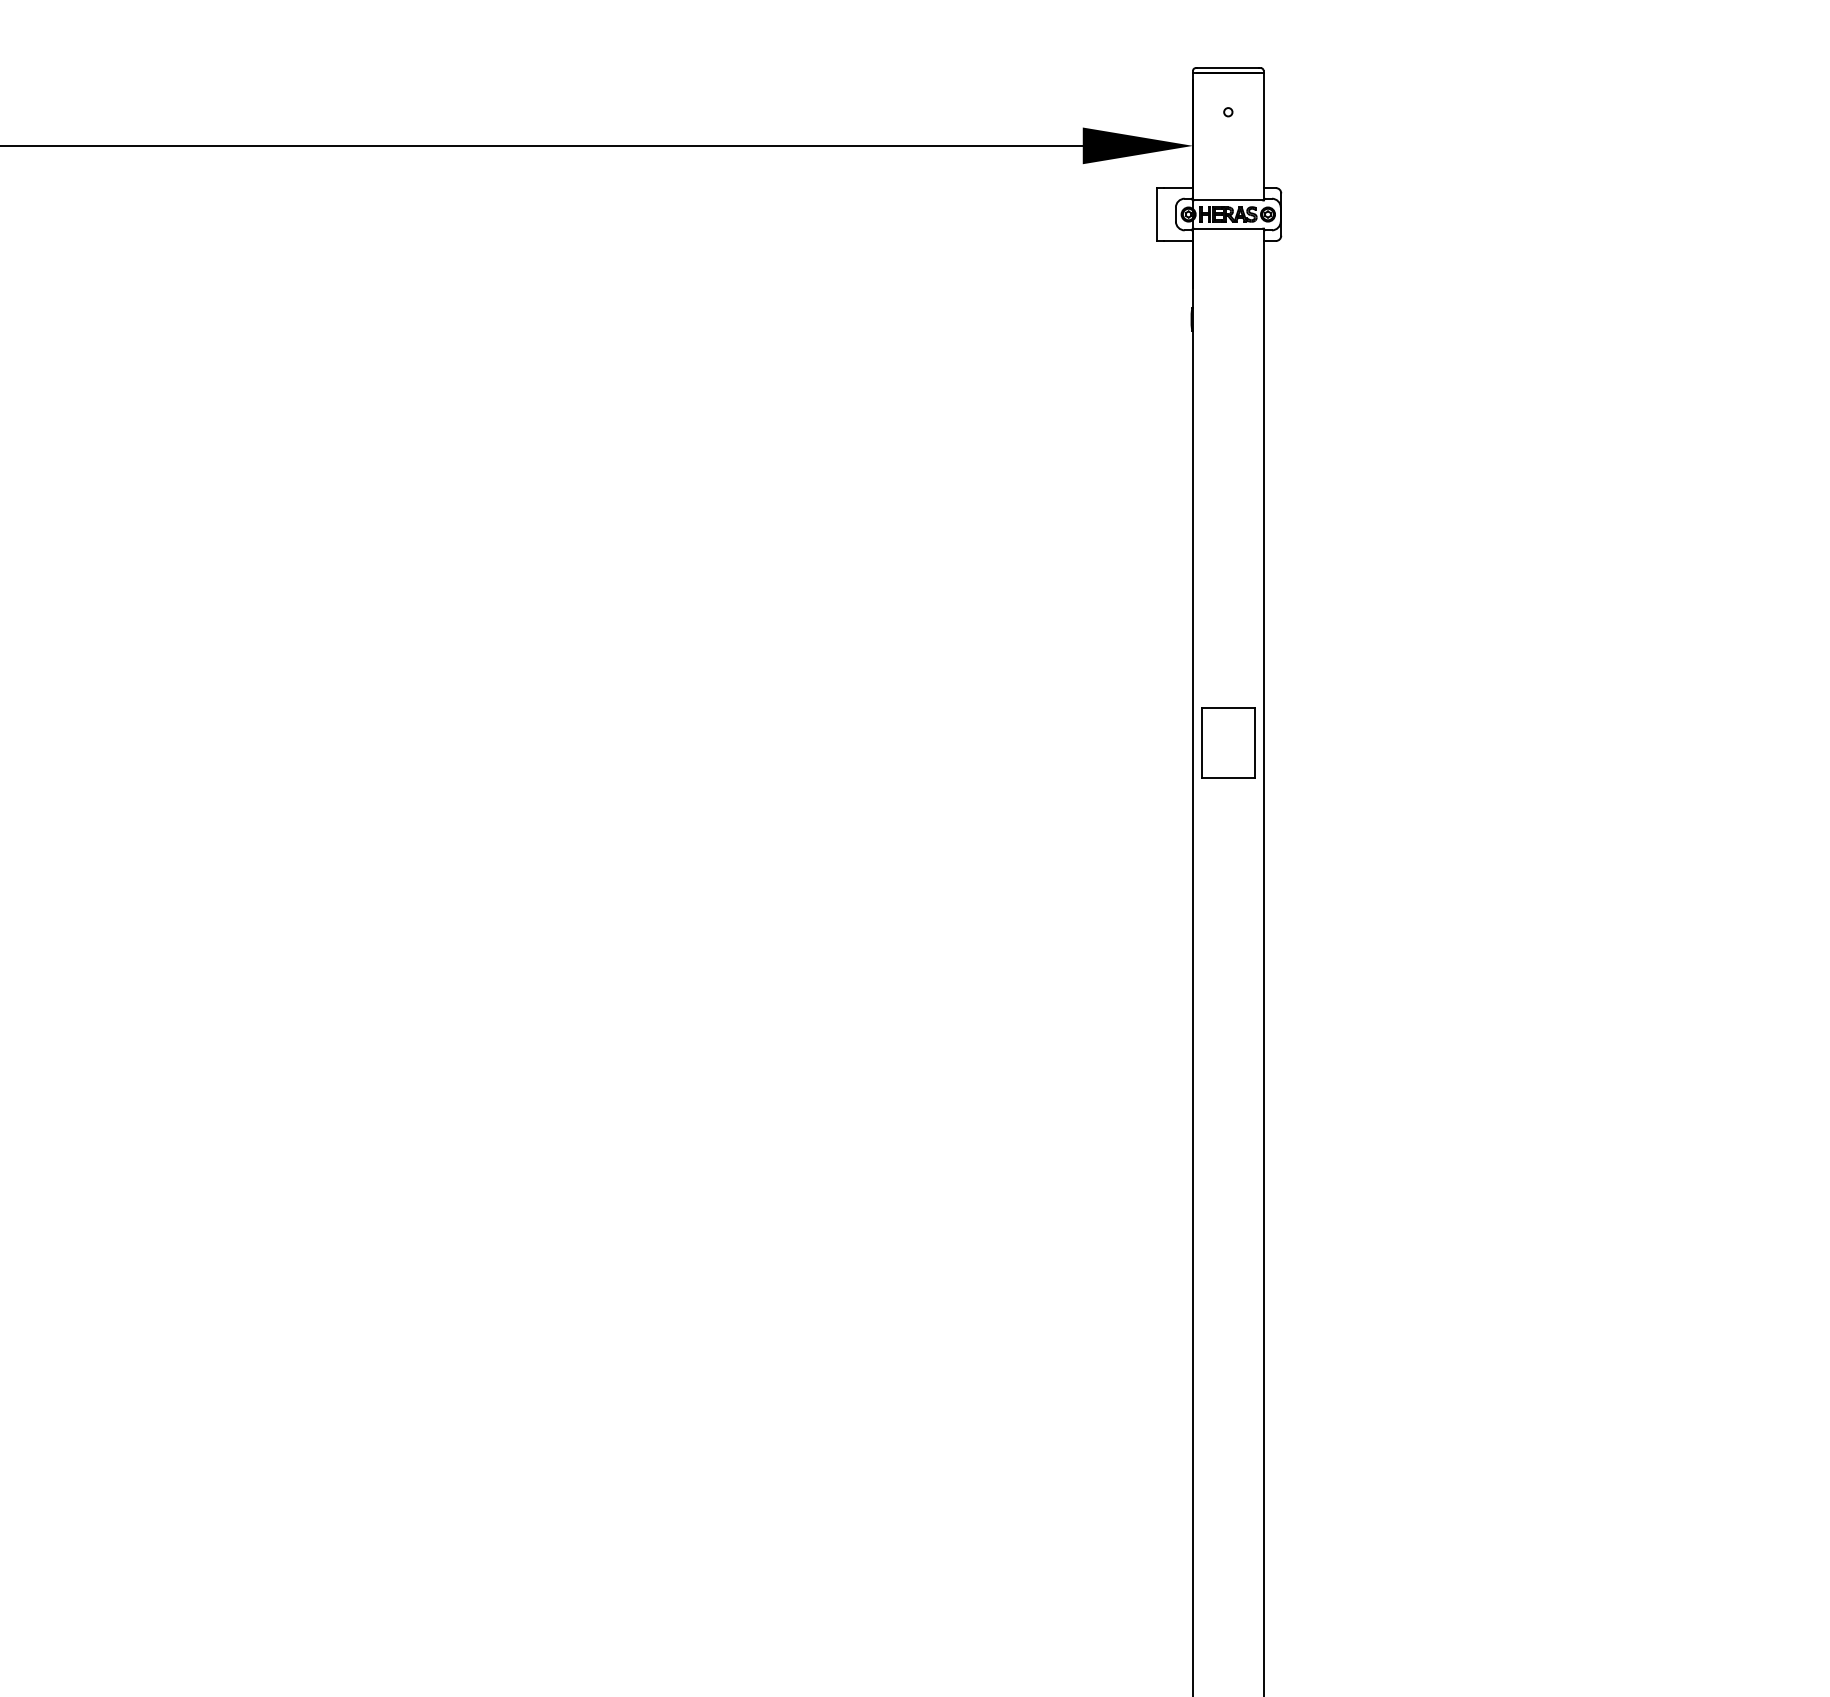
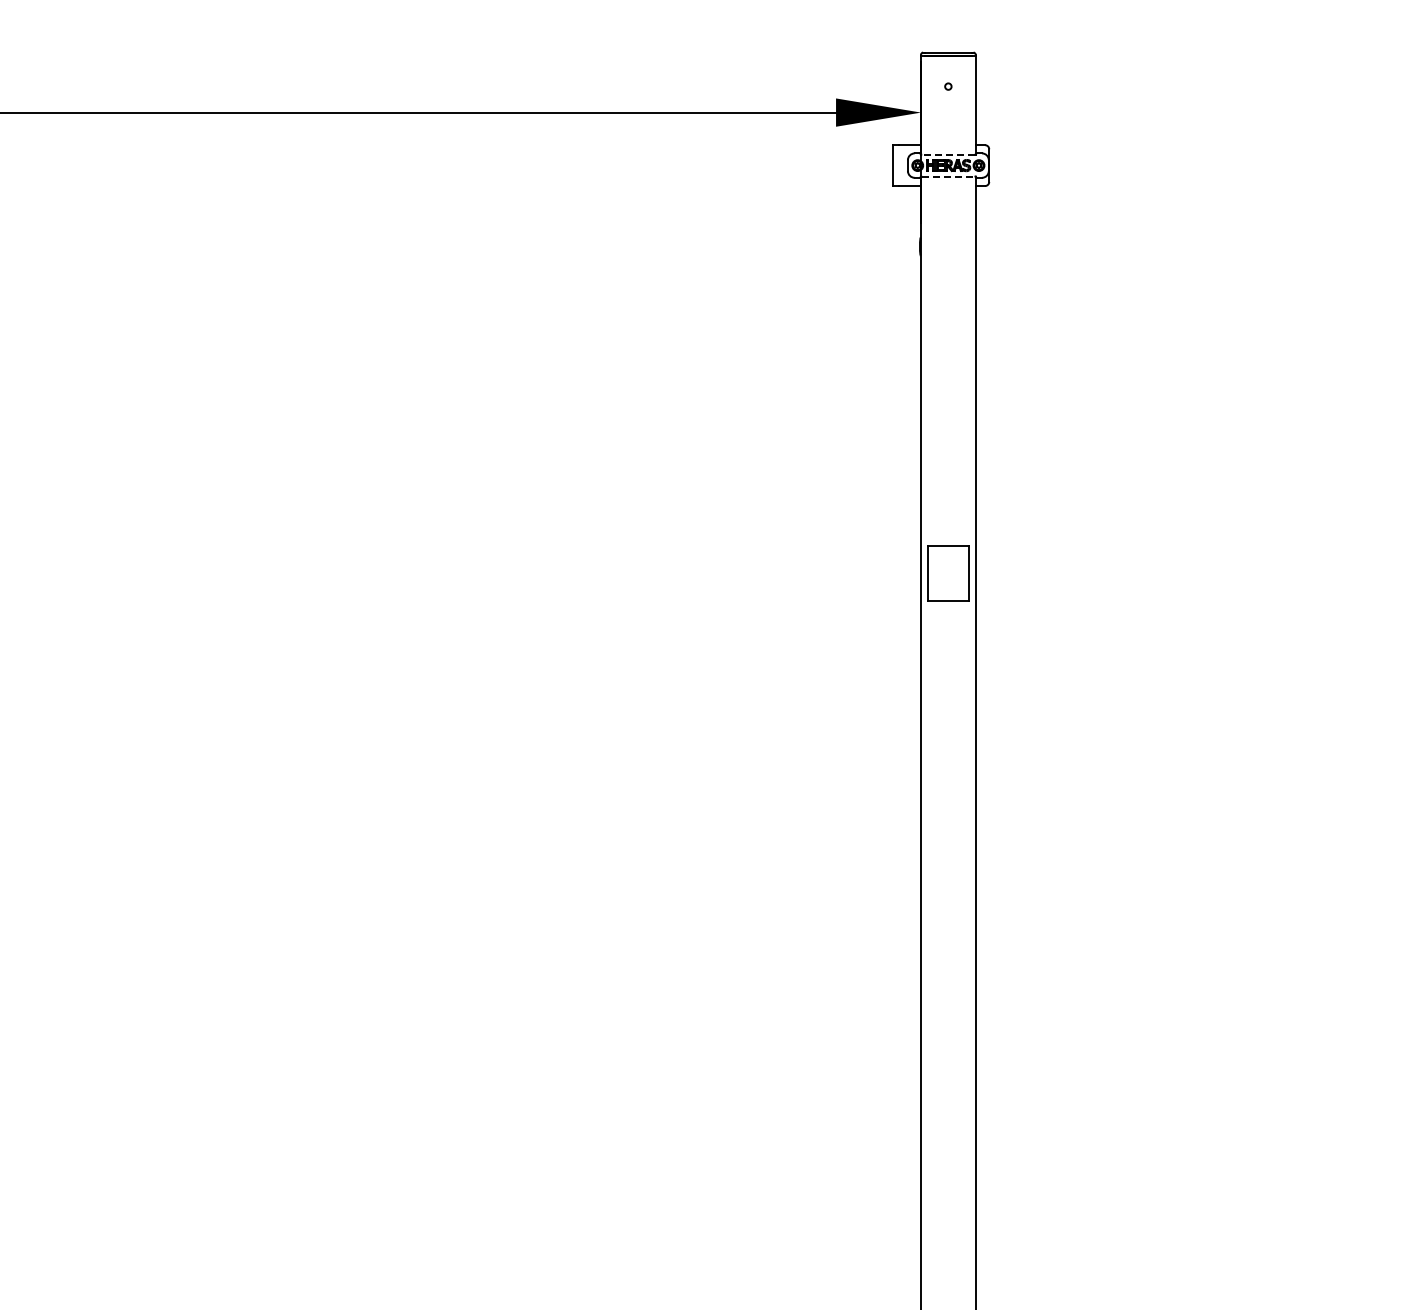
line: (1227, 200) -> (947, 154), solid -> dashed
line: (1228, 228) -> (948, 176), solid -> dashed

